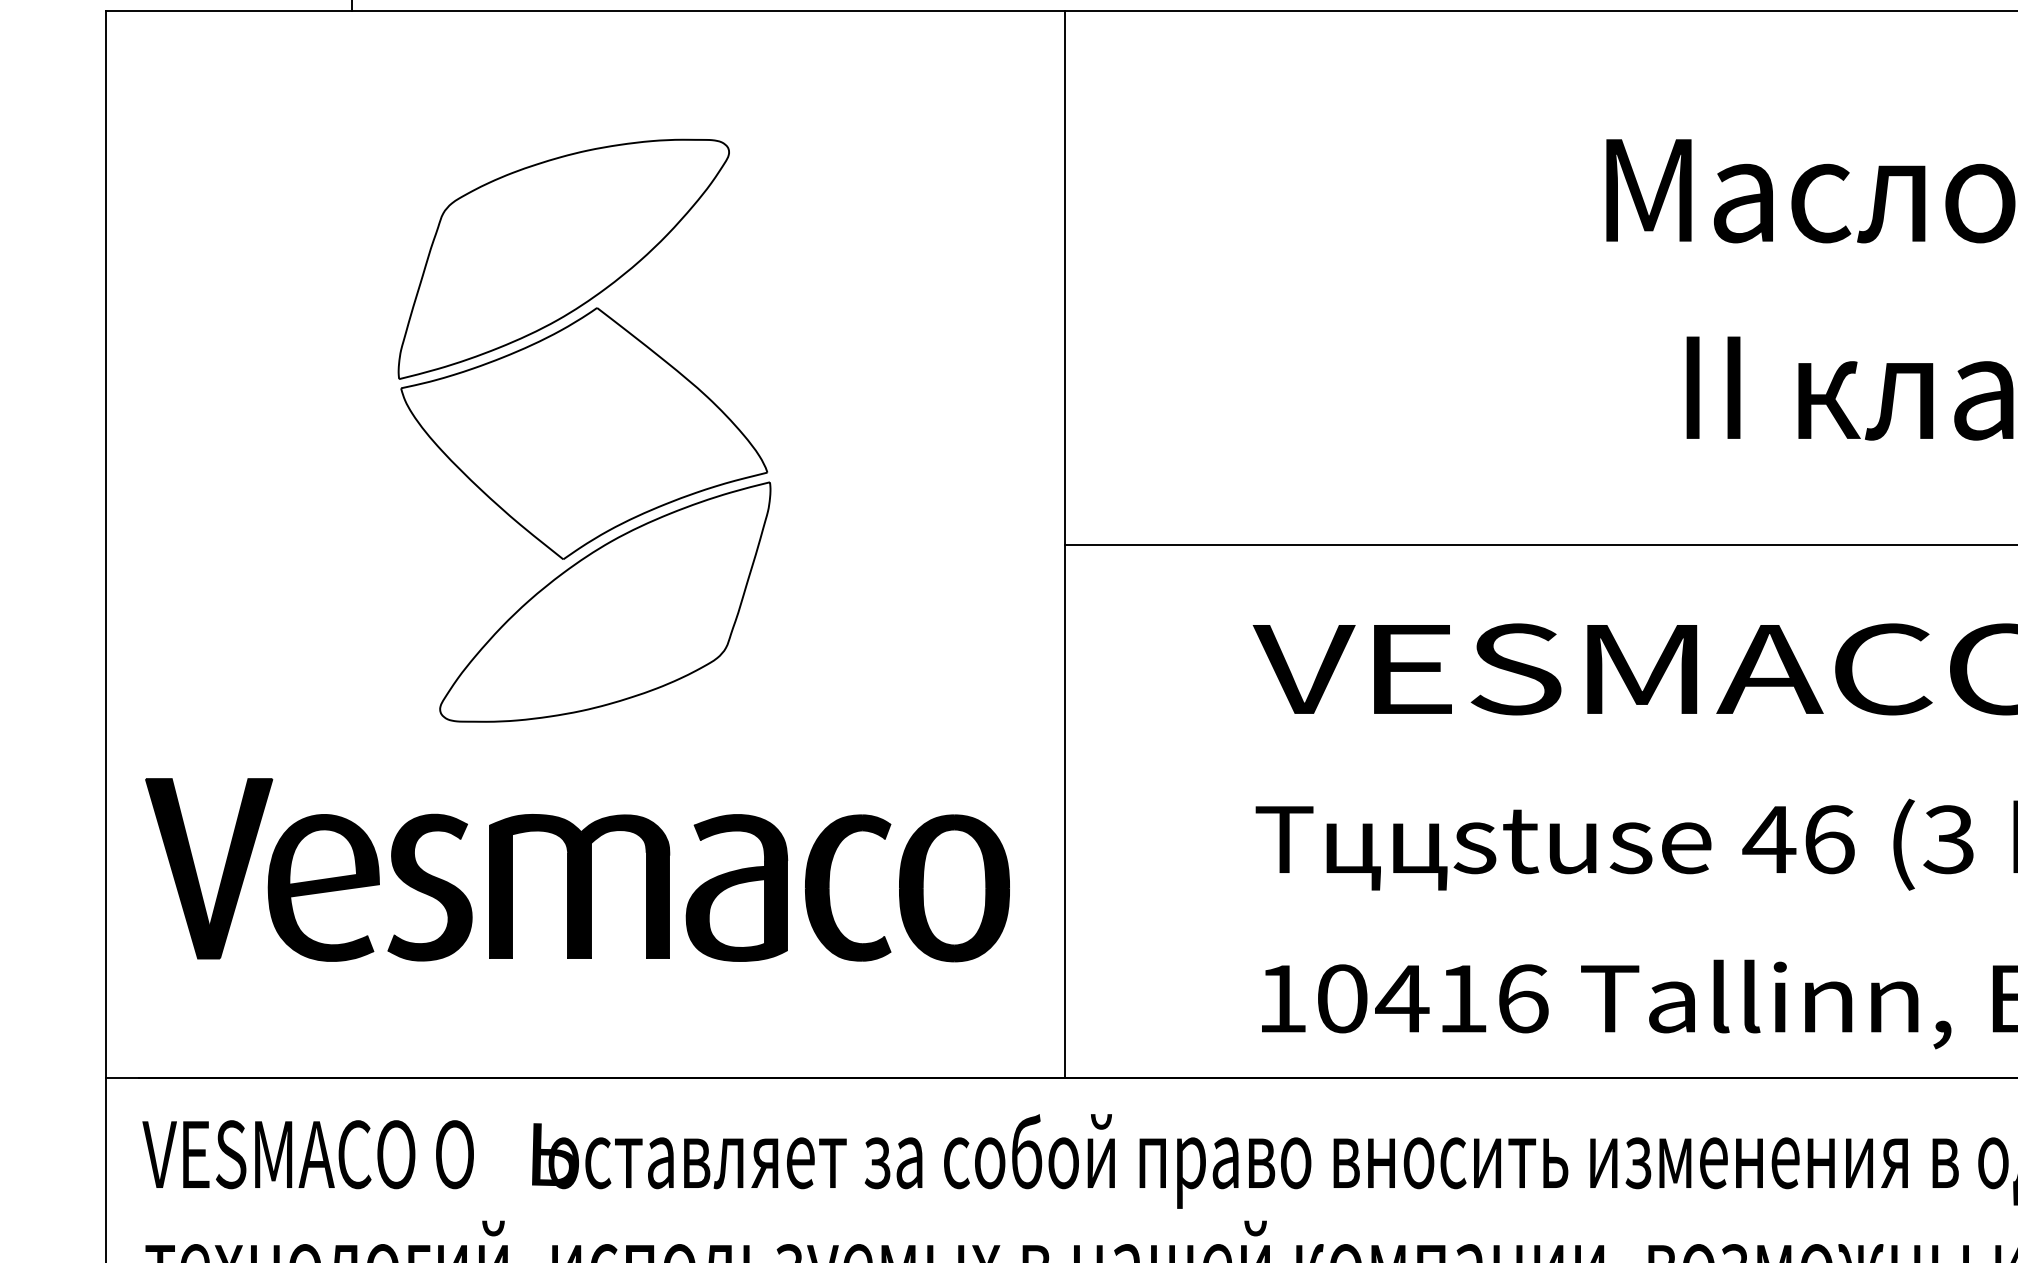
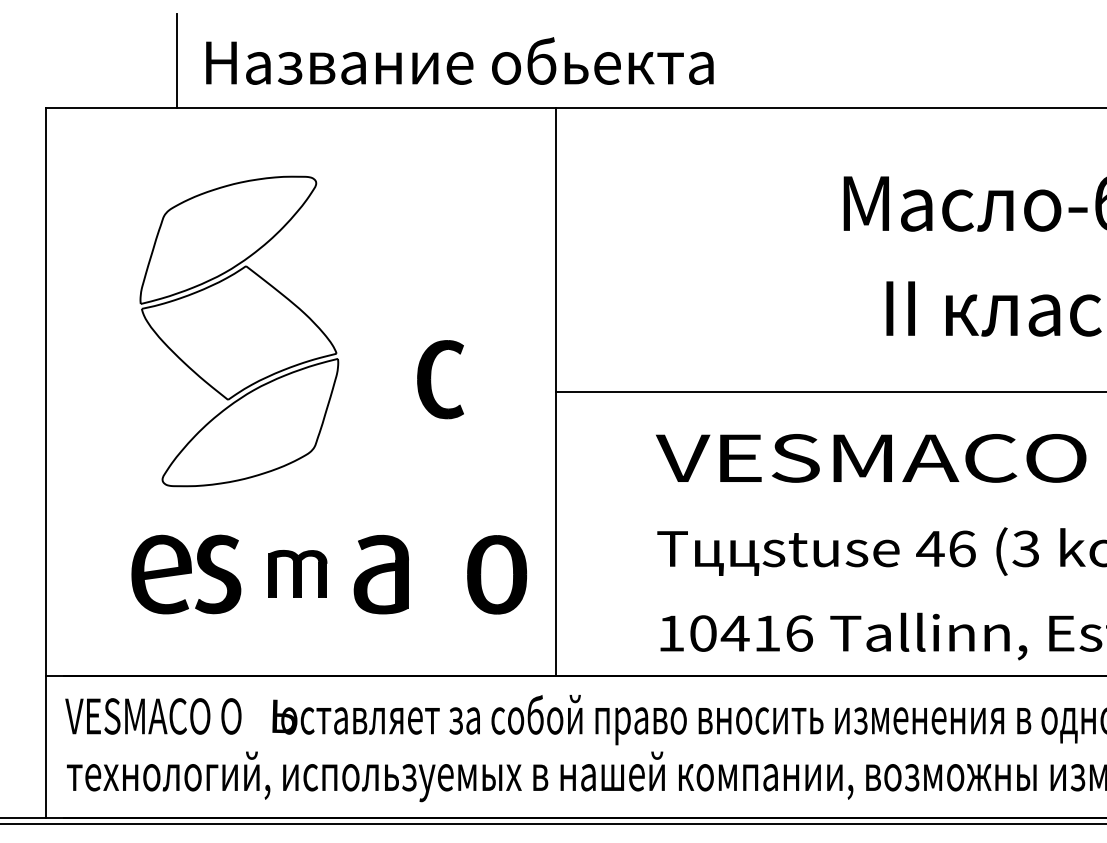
part: (584, 430) -> (239, 331), moved
part: (197, 870) -> (94, 565), removed
part: (579, 885) -> (297, 573), size x0.6
part: (831, 887) -> (431, 379), moved

